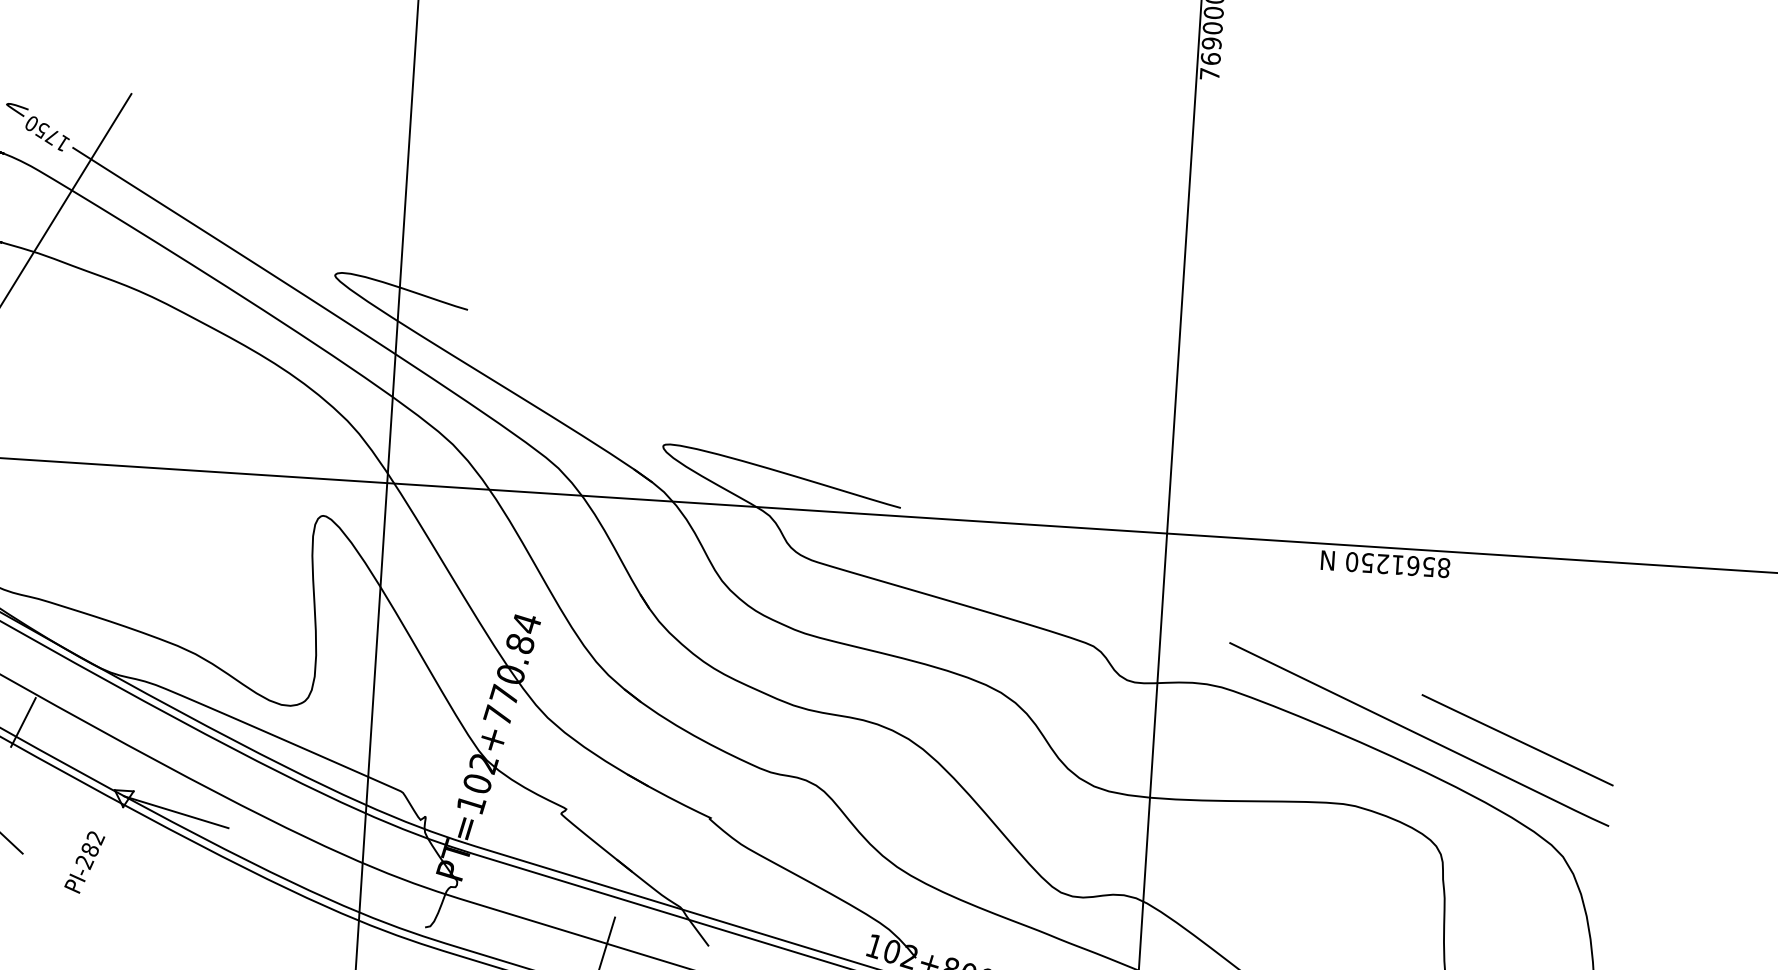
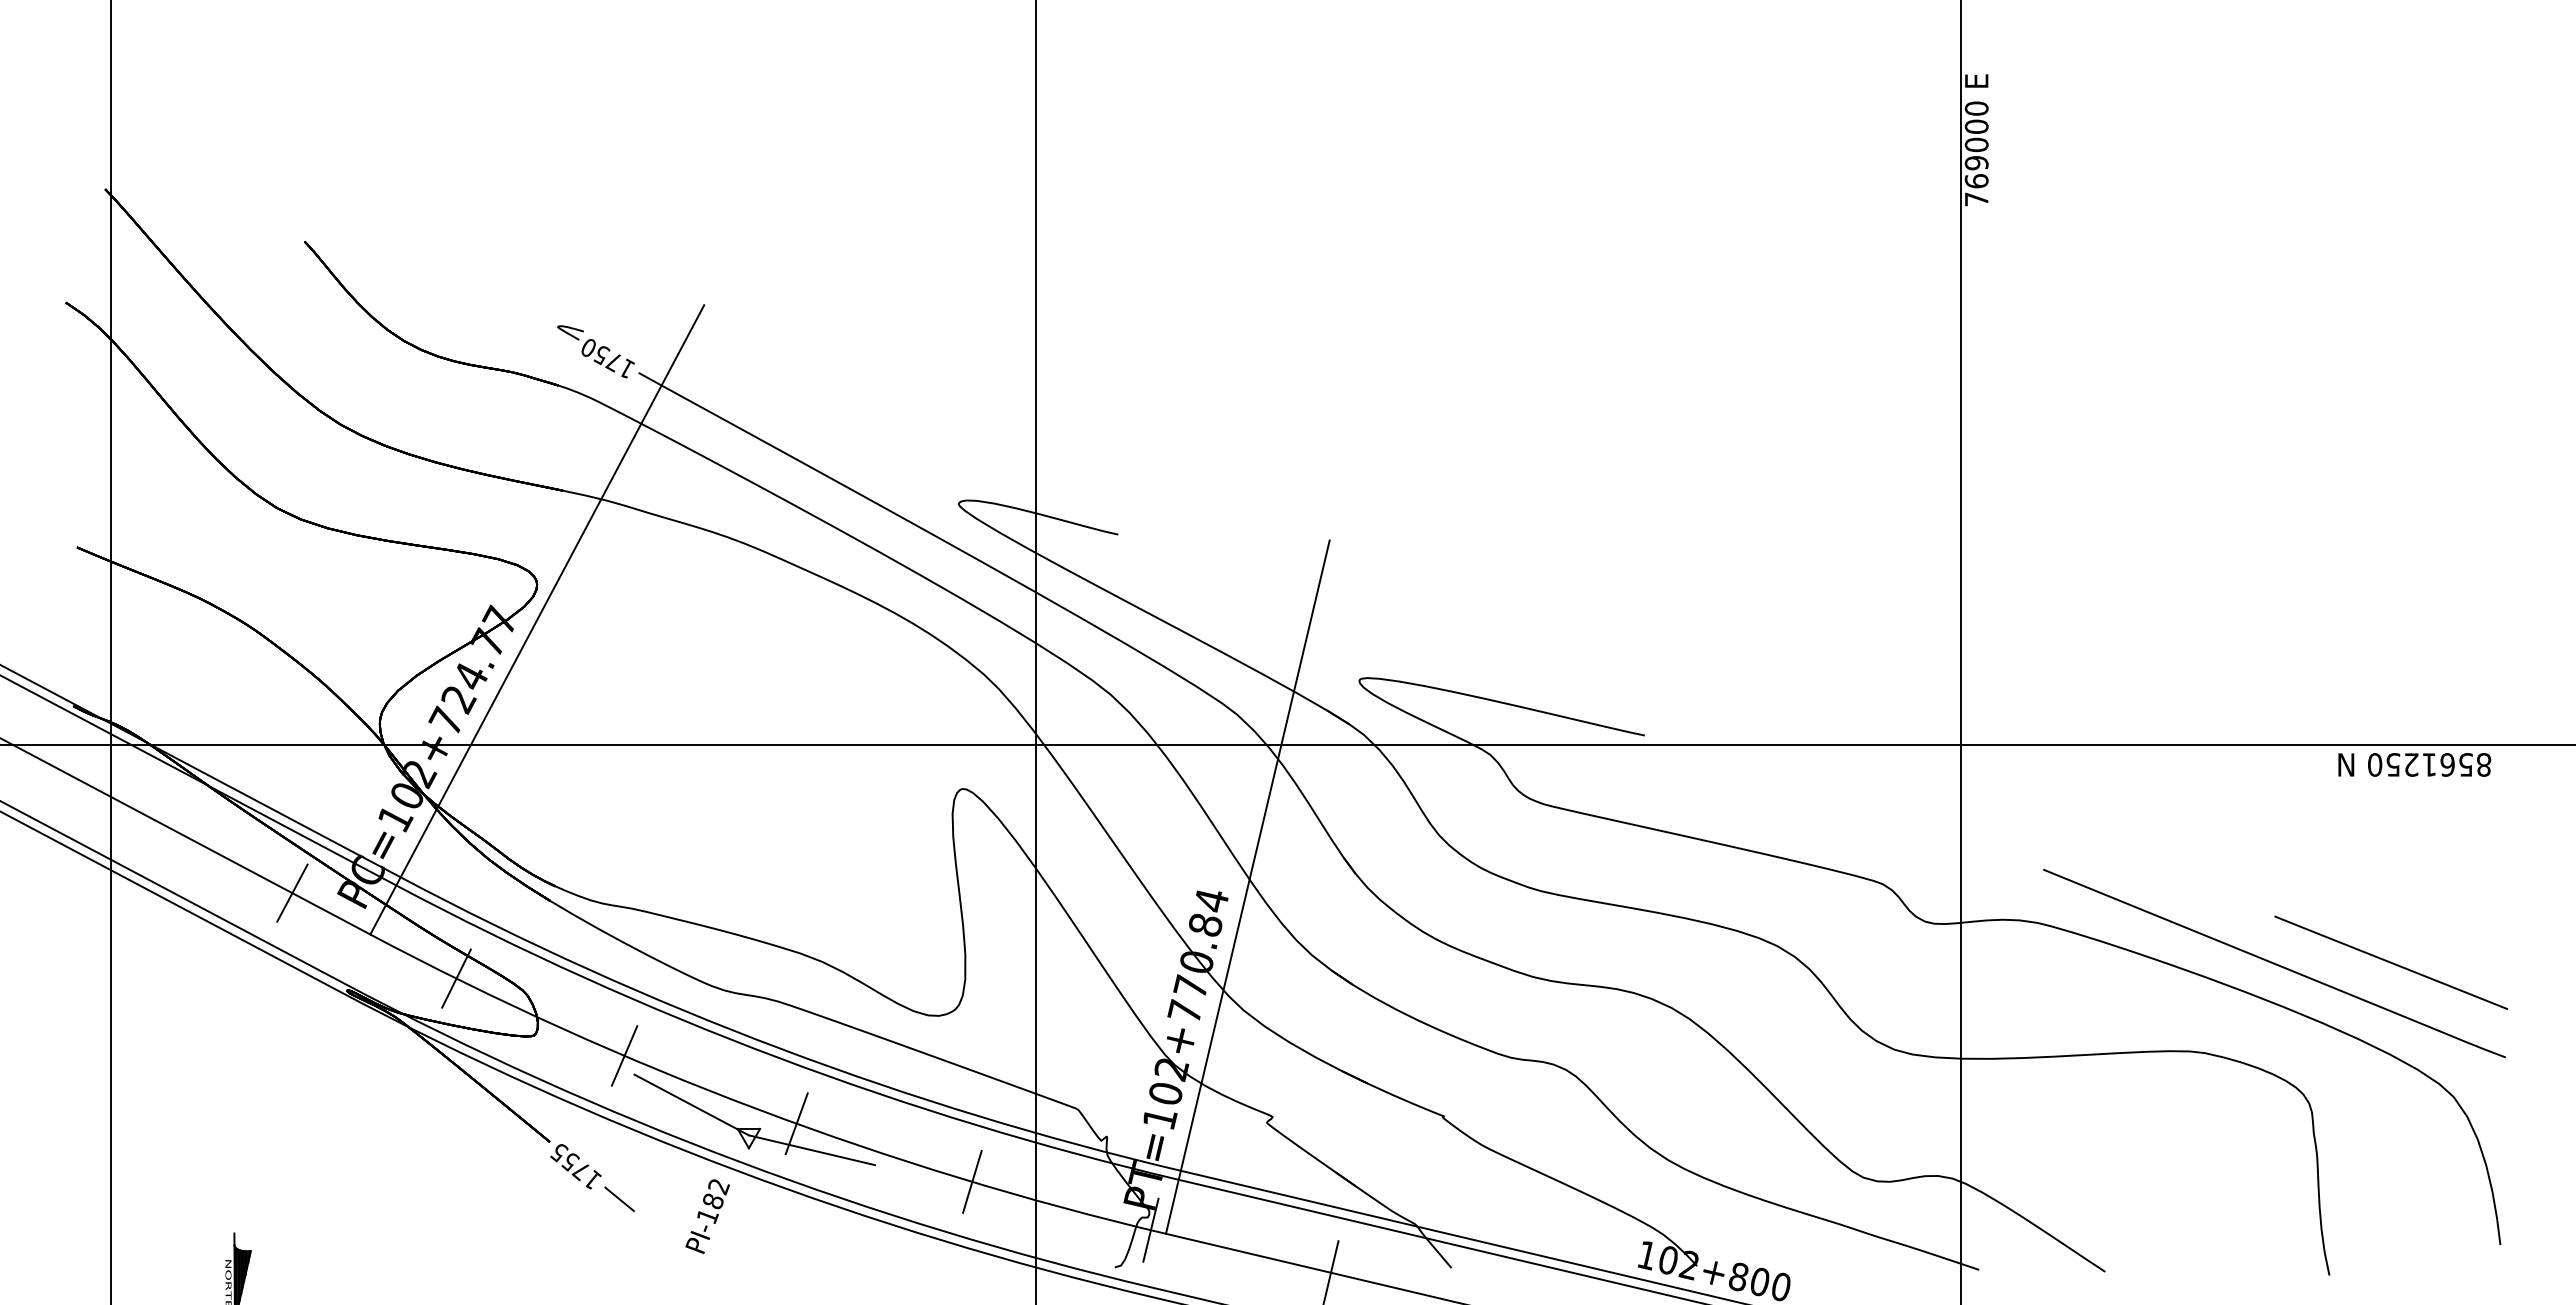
text: (1385, 563) -> (2414, 764), moved
line: (557, 613) -> (1247, 886), added
line: (77, 767) -> (691, 1104), added
line: (164, 788) -> (796, 1123), added
line: (309, 847) -> (972, 1181), added
text: (84, 863) -> (707, 1217), PI-282 -> PI-182
line: (457, 897) -> (1150, 1229), added

